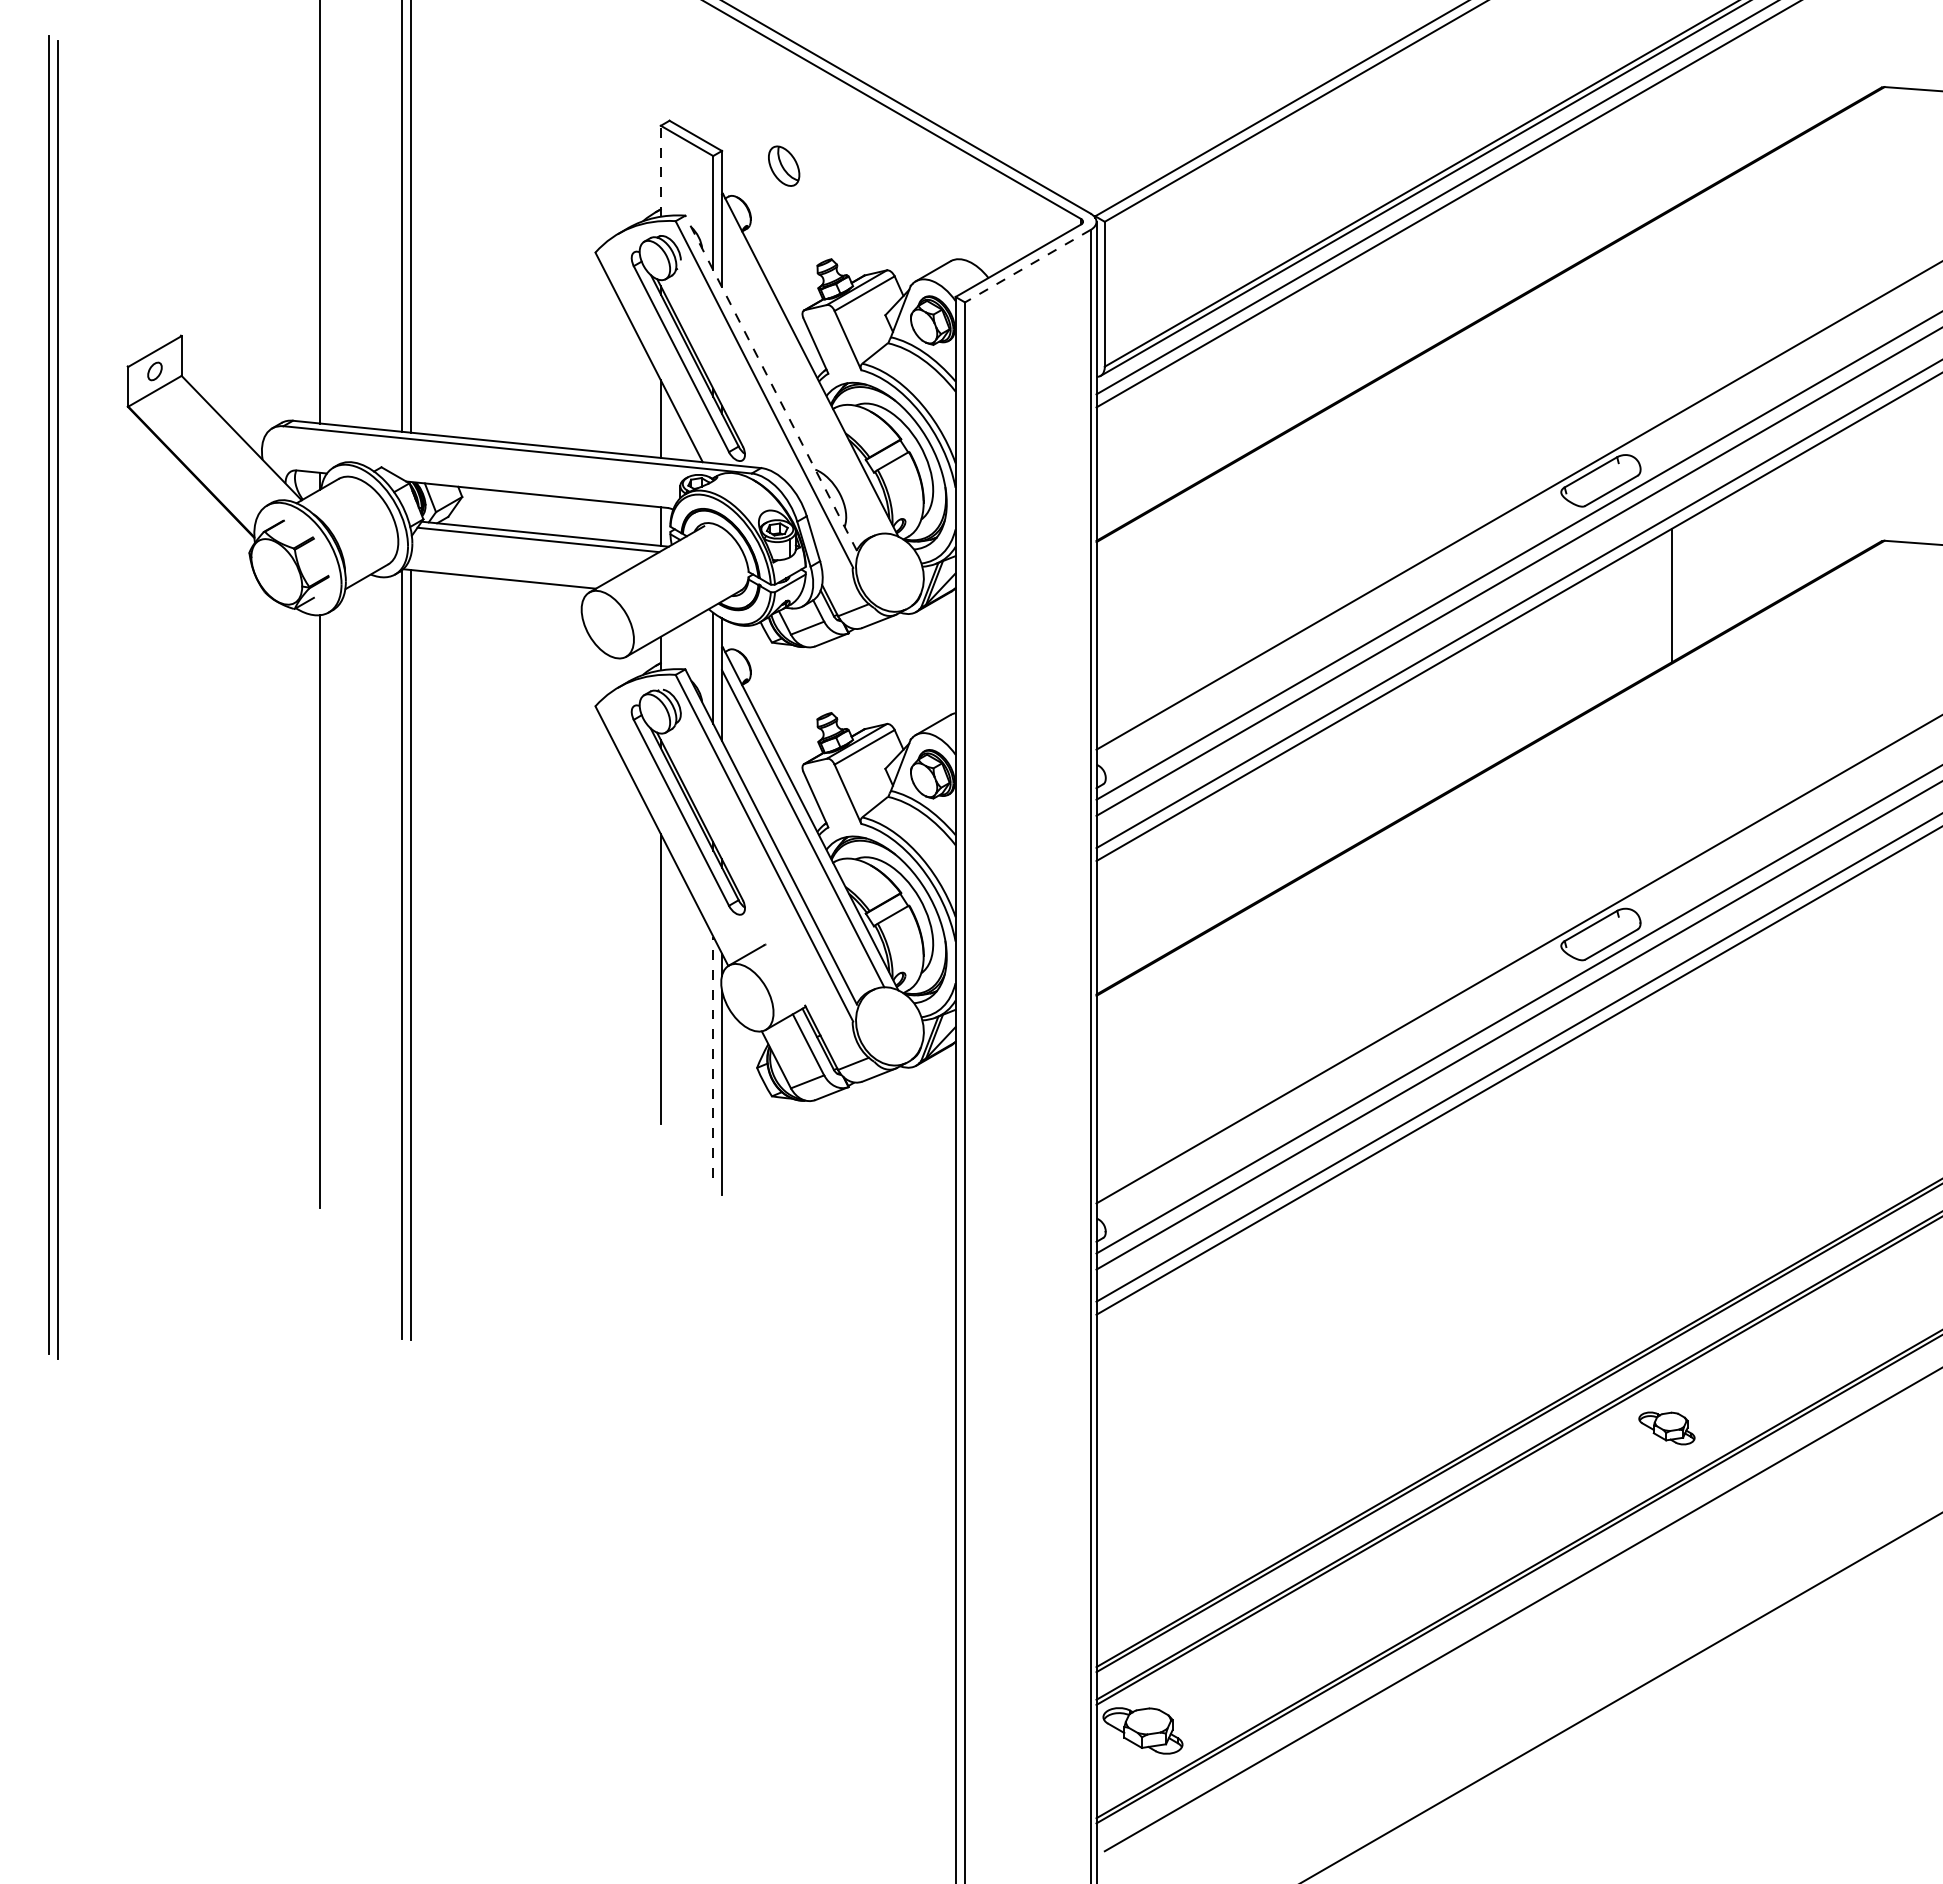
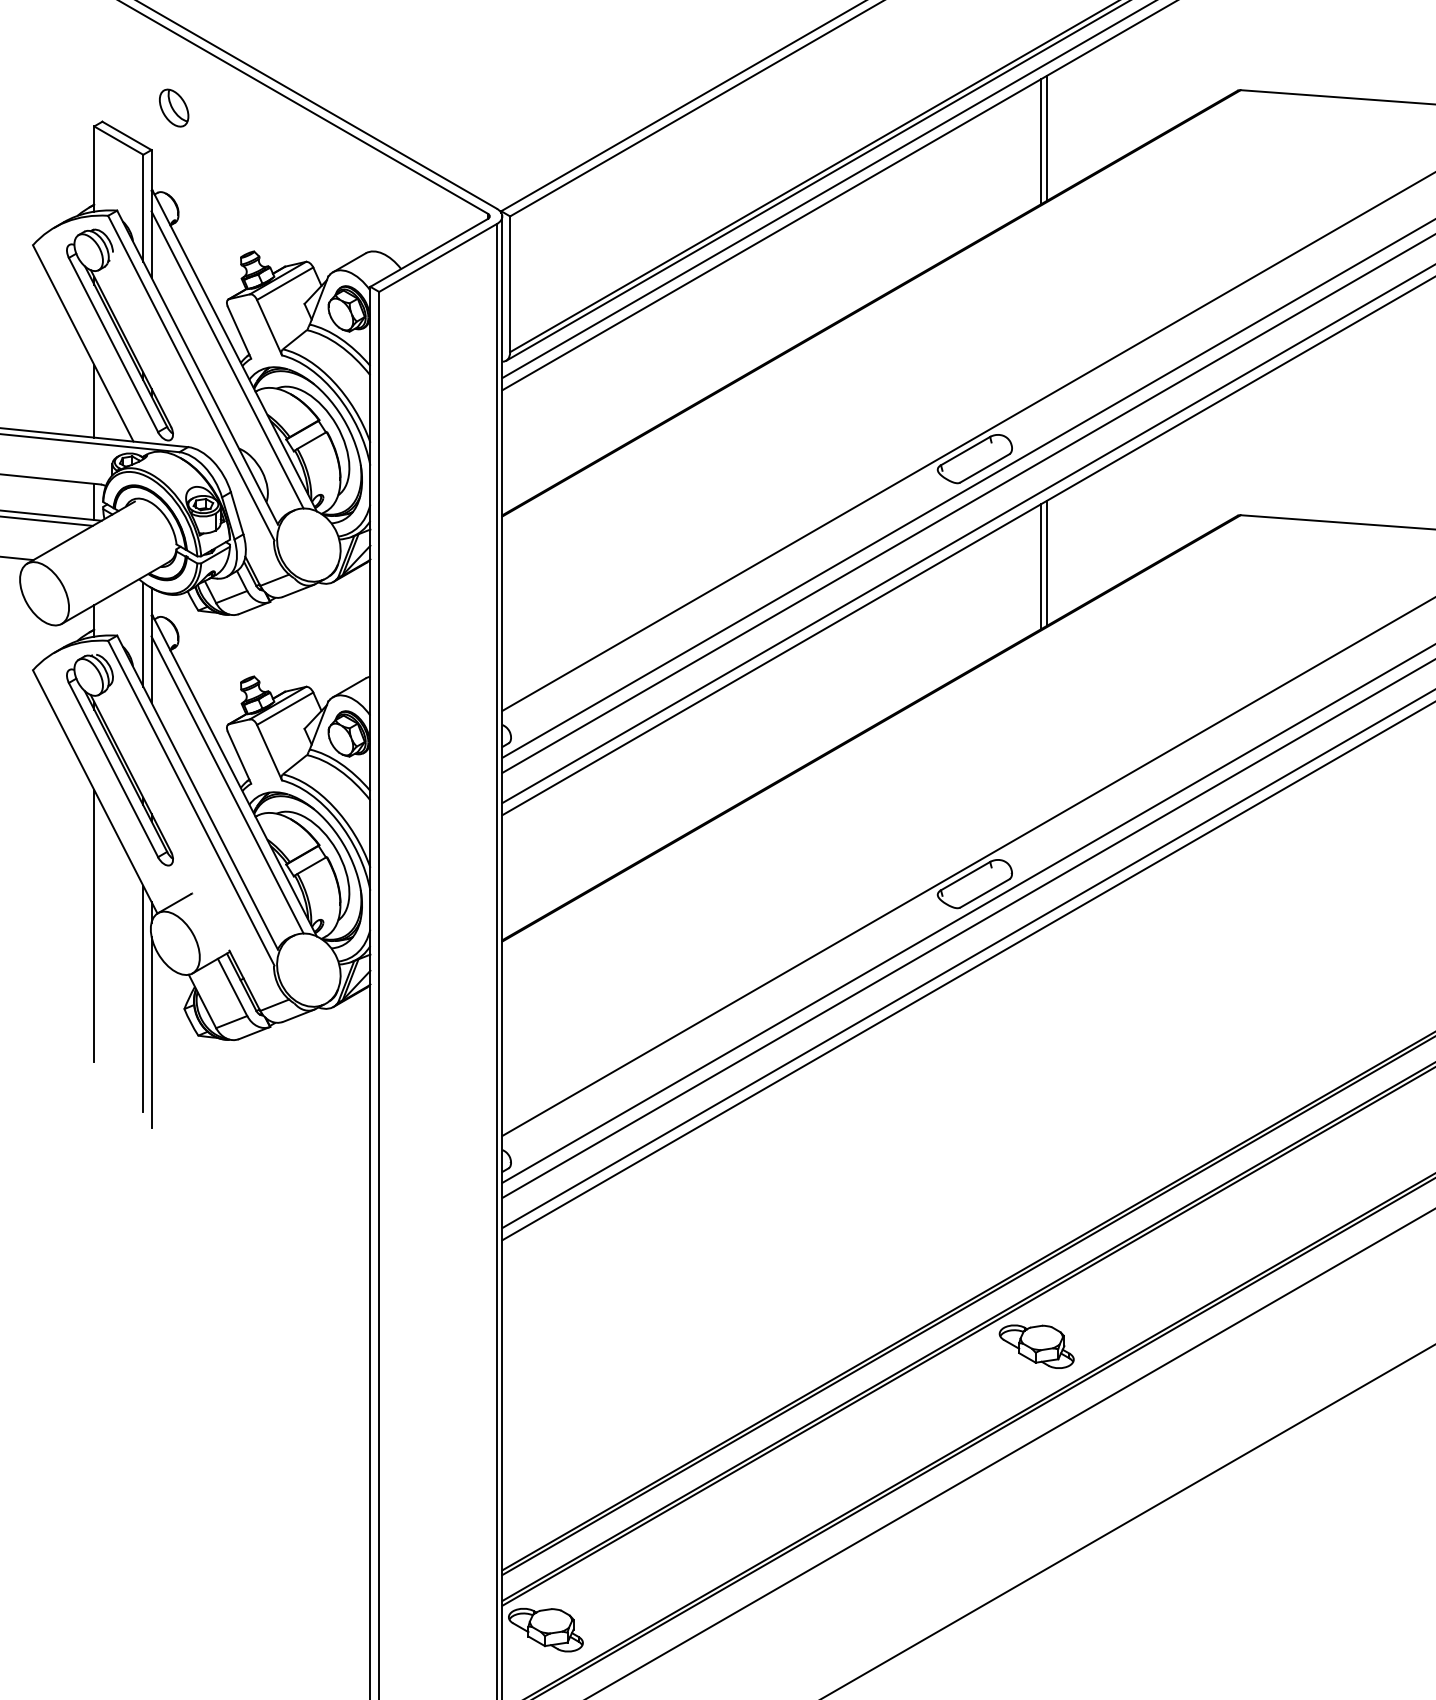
line: (1677, 138) -> (1046, 138), added
line: (1671, 141) -> (1041, 141), added
part: (784, 165) -> (174, 107), moved
line: (660, 170) -> (93, 168), dashed -> solid
line: (1027, 266) -> (437, 258), dashed -> solid
line: (803, 374) -> (227, 359), added
line: (770, 382) -> (196, 366), dashed -> solid
line: (1677, 591) -> (1046, 562), added
line: (713, 1057) -> (143, 999), dashed -> solid
part: (1666, 1428) -> (1036, 1346), size x1.43

